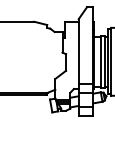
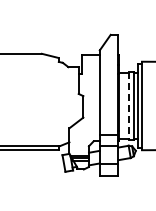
line: (101, 62) -> (129, 106), solid -> dashed

